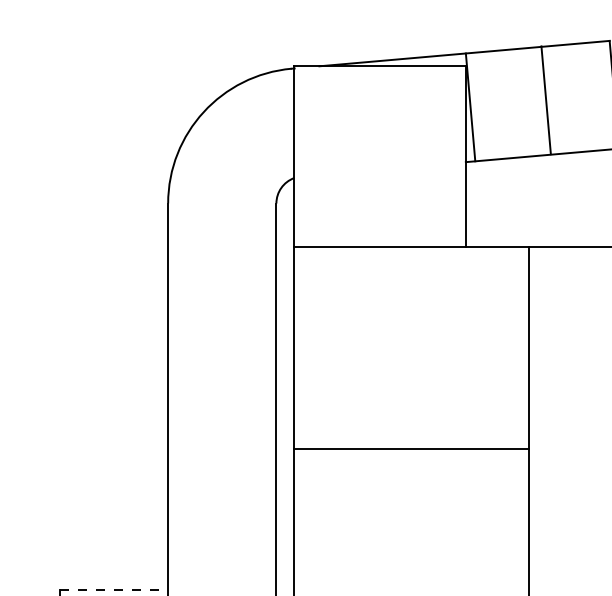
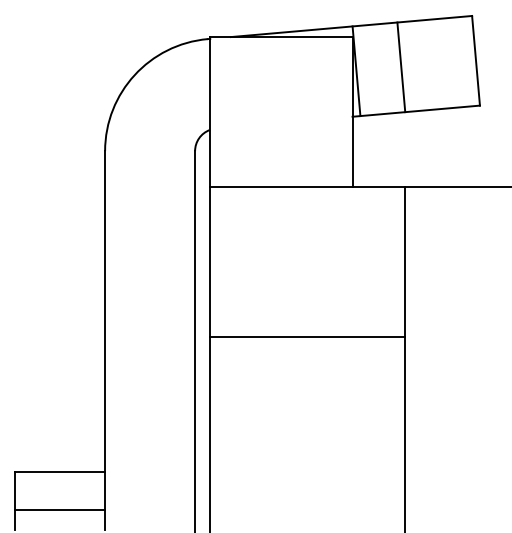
line: (546, 100) -> (401, 67), moved
line: (411, 449) -> (307, 337), moved
line: (114, 590) -> (60, 472), dashed -> solid

